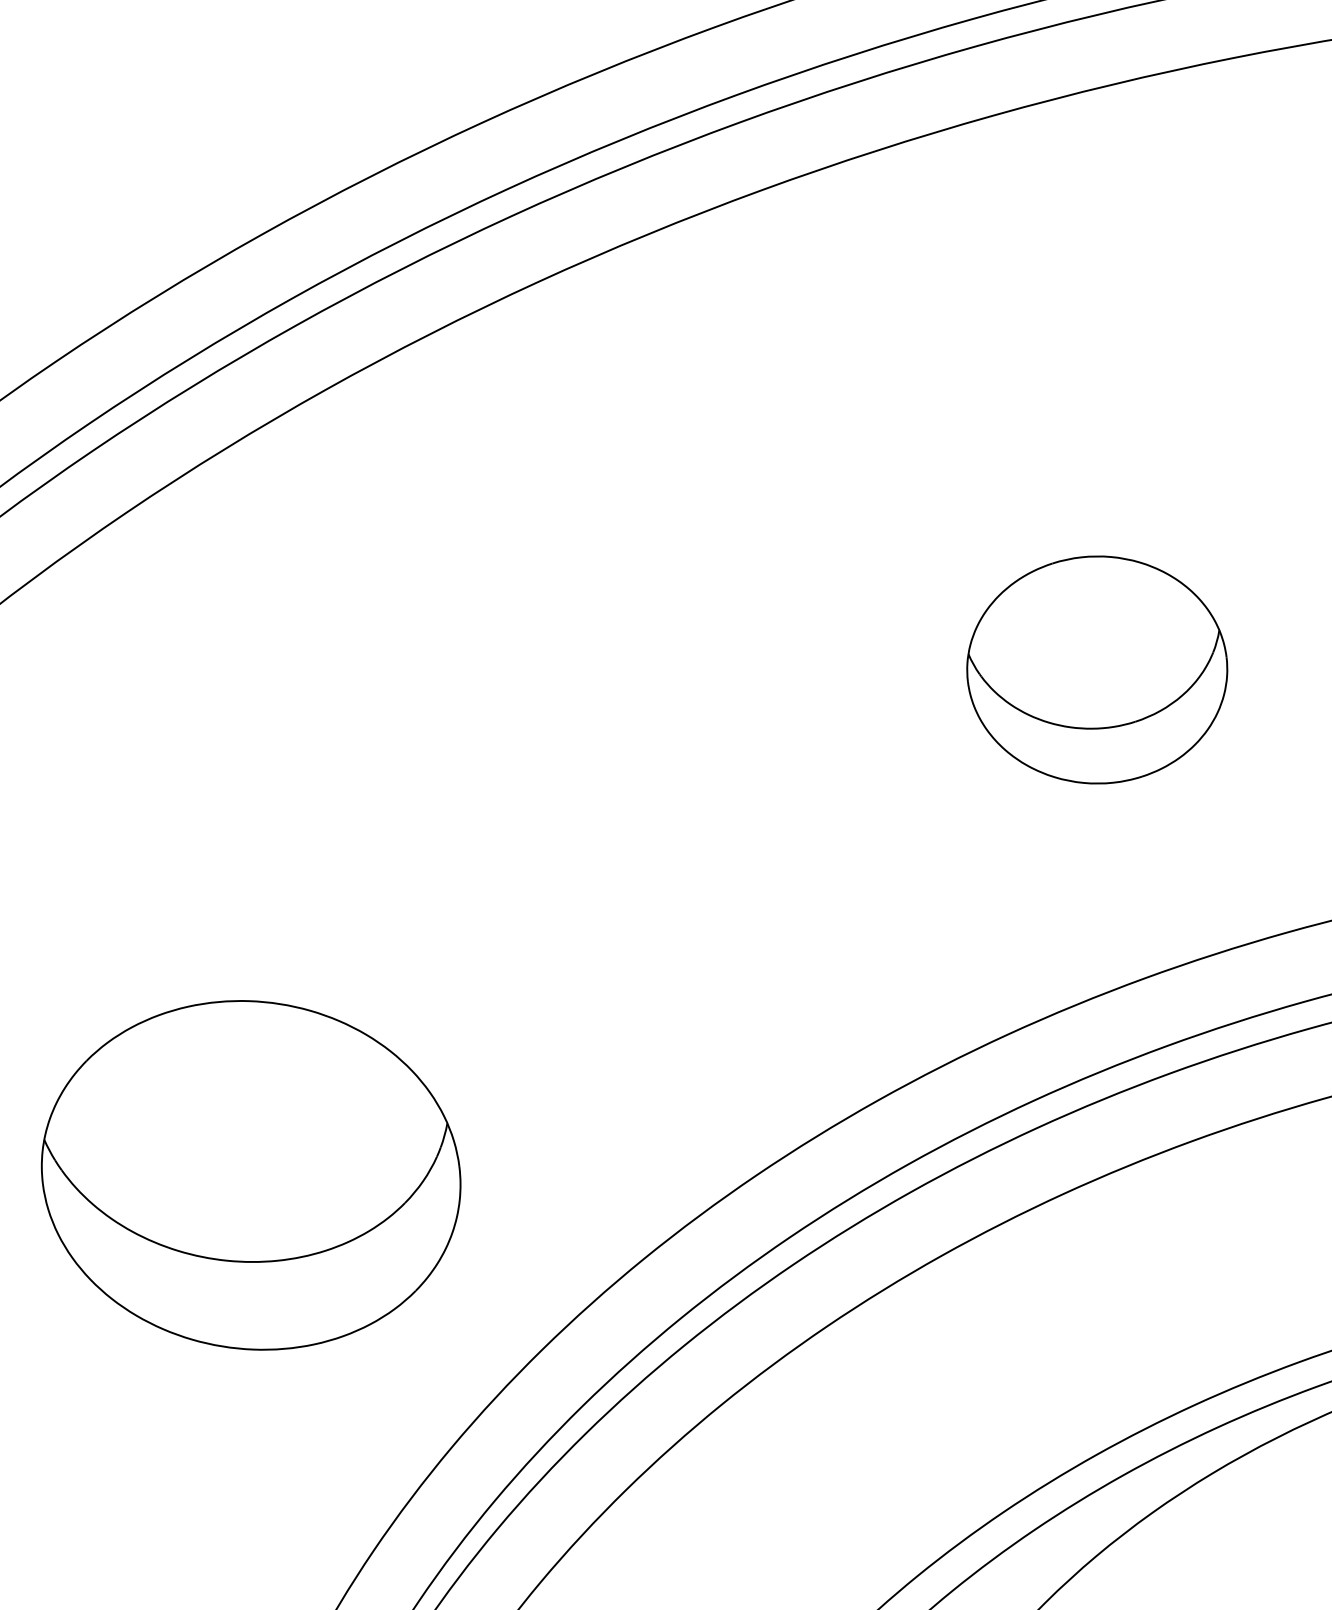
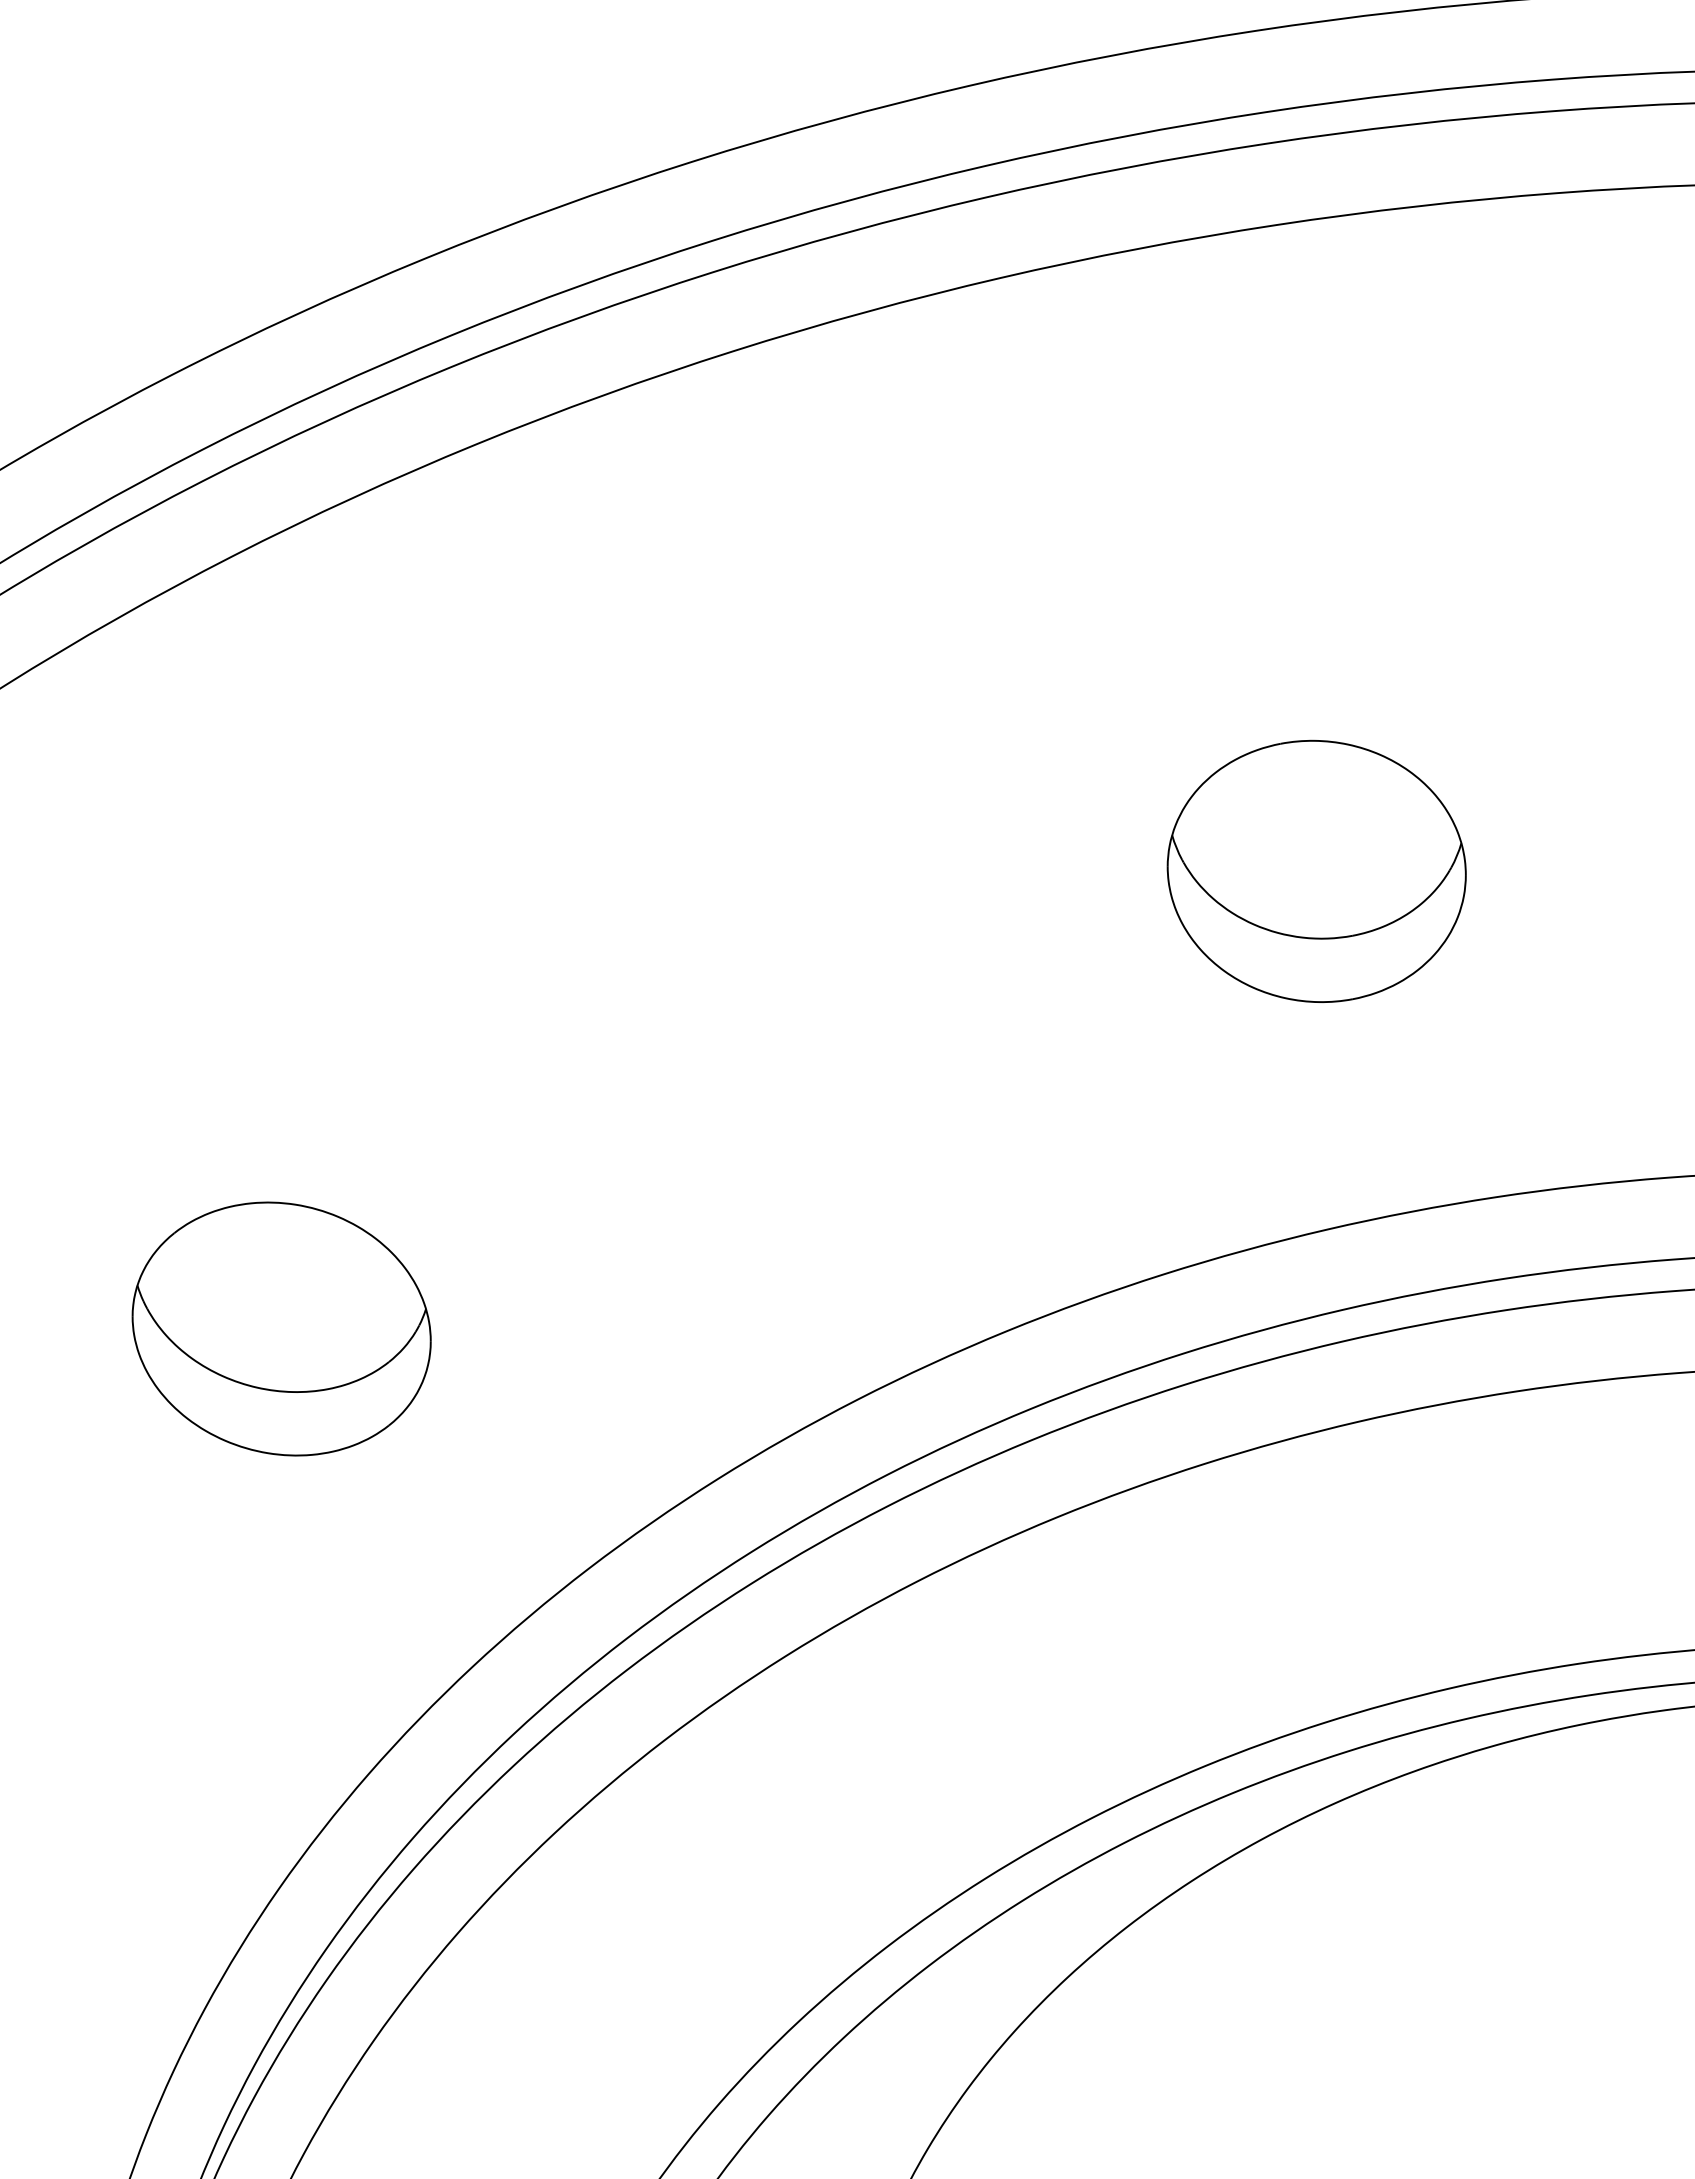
part: (250, 1175) -> (281, 1328), size x0.62

